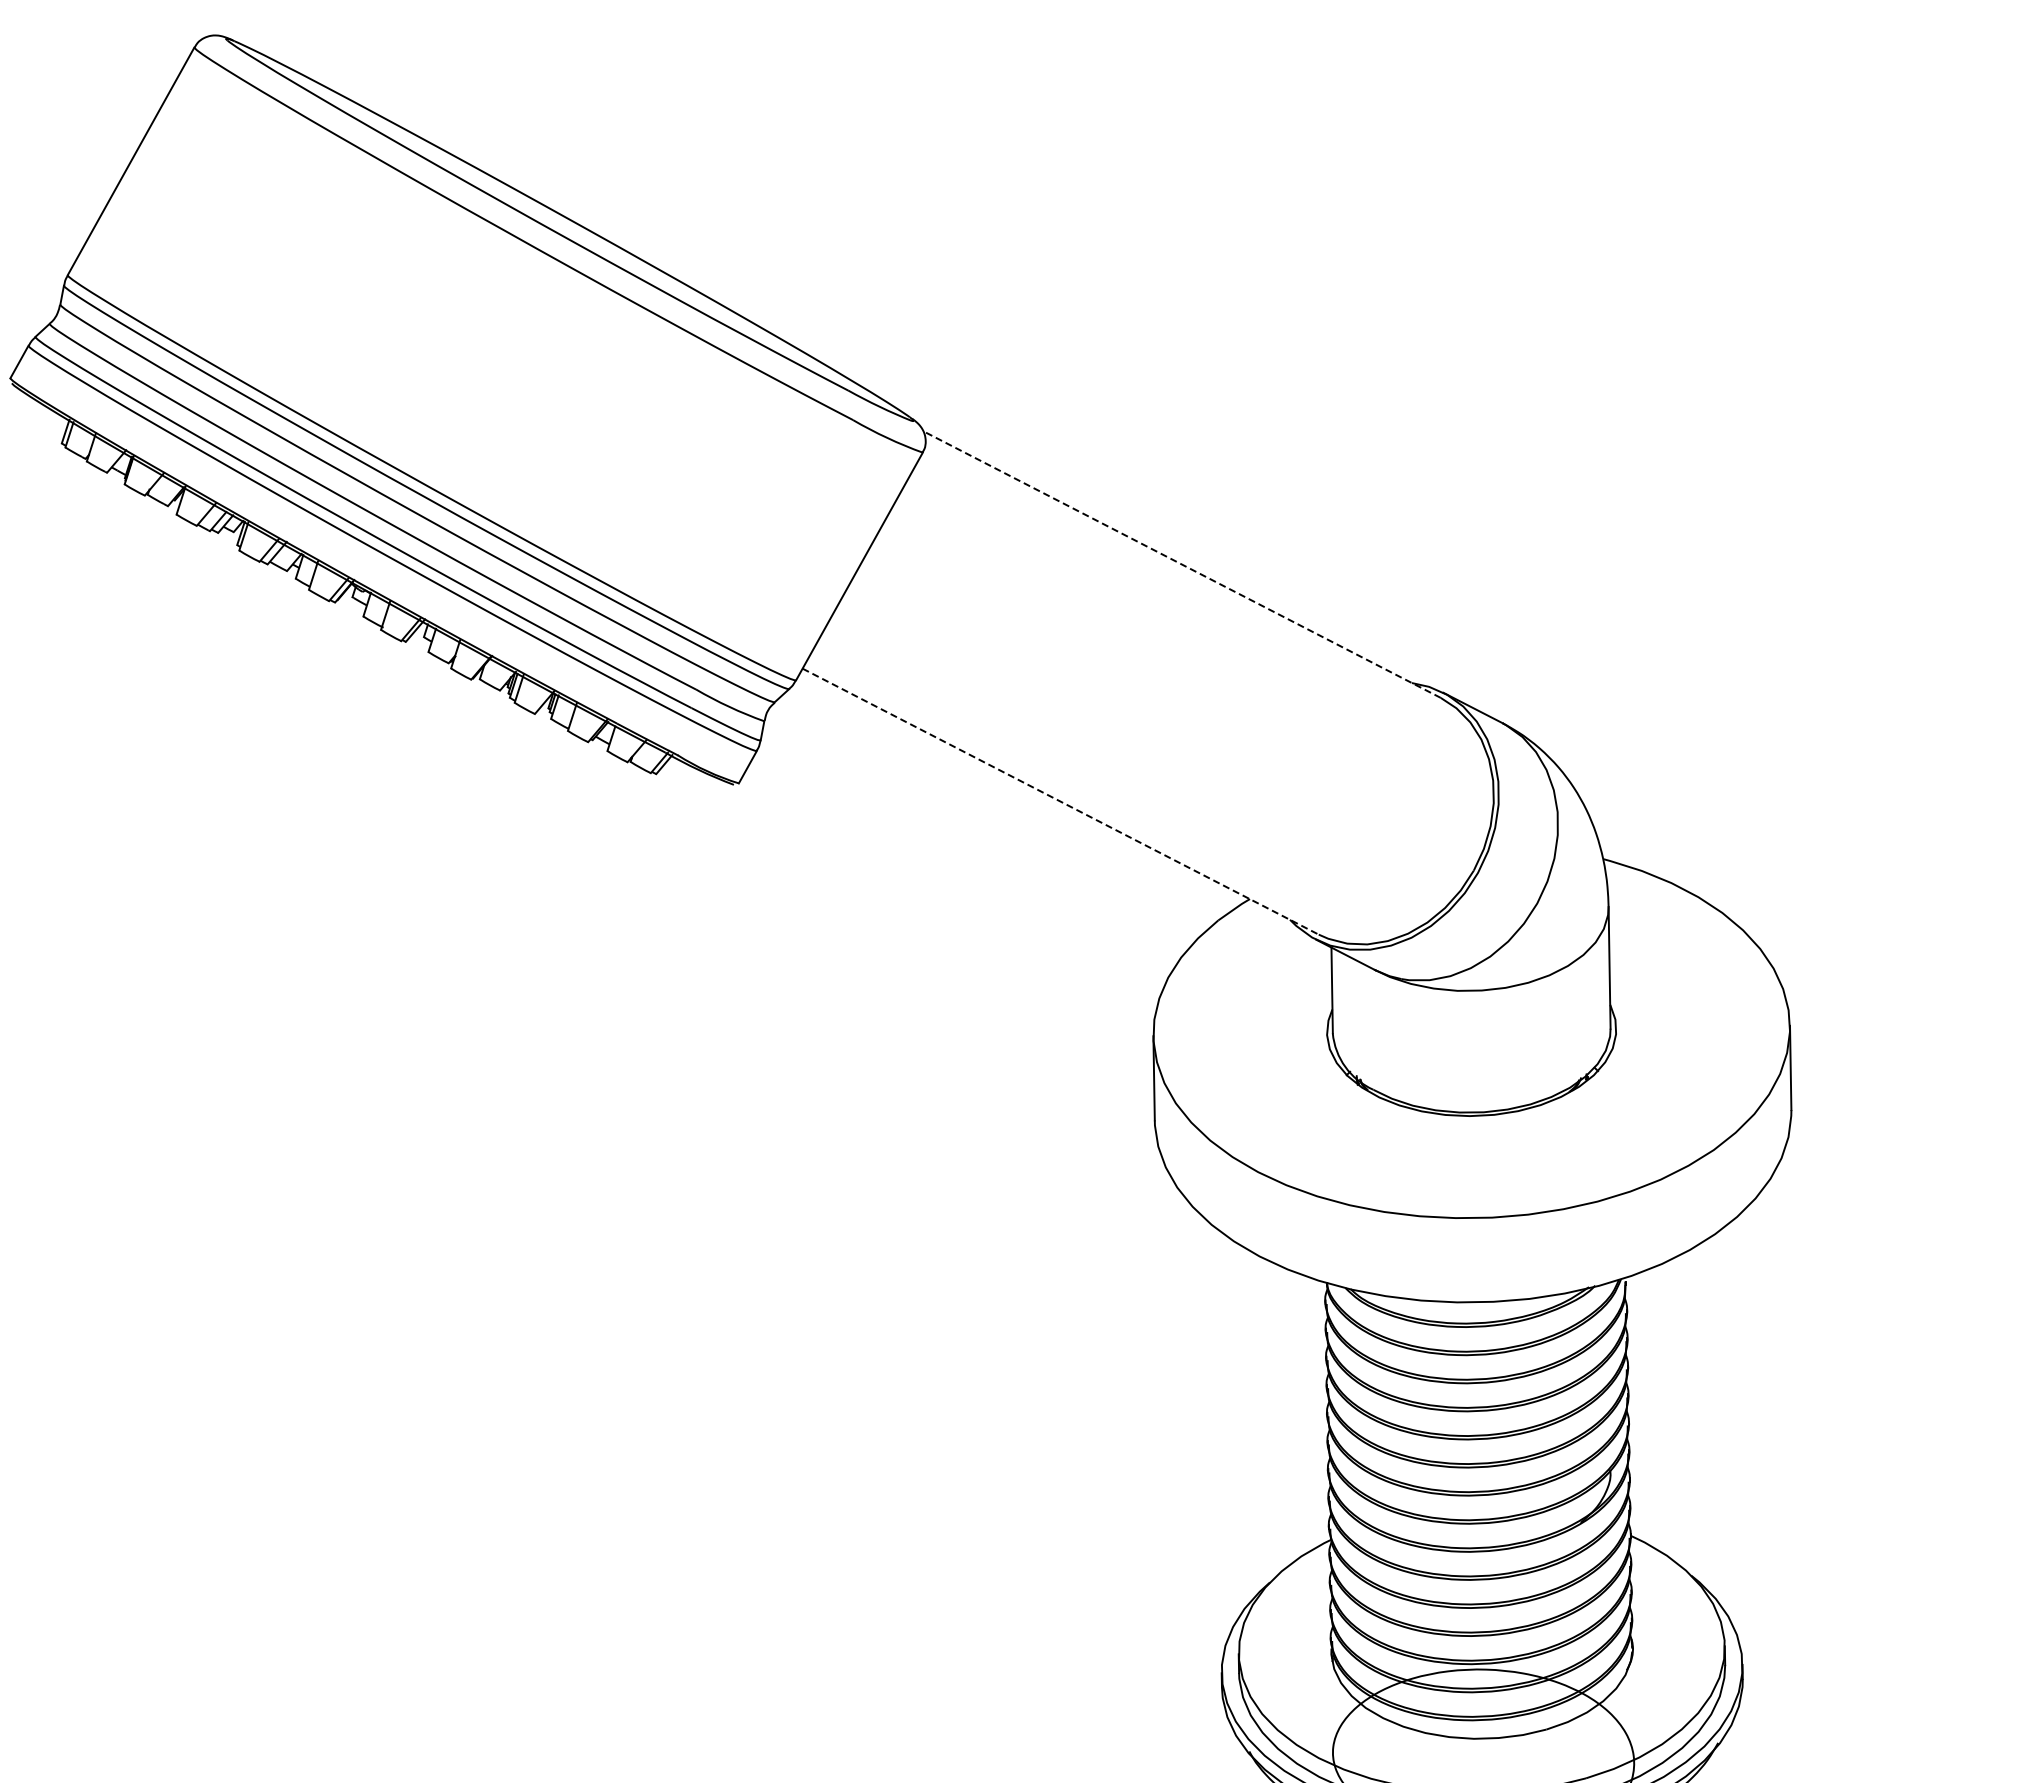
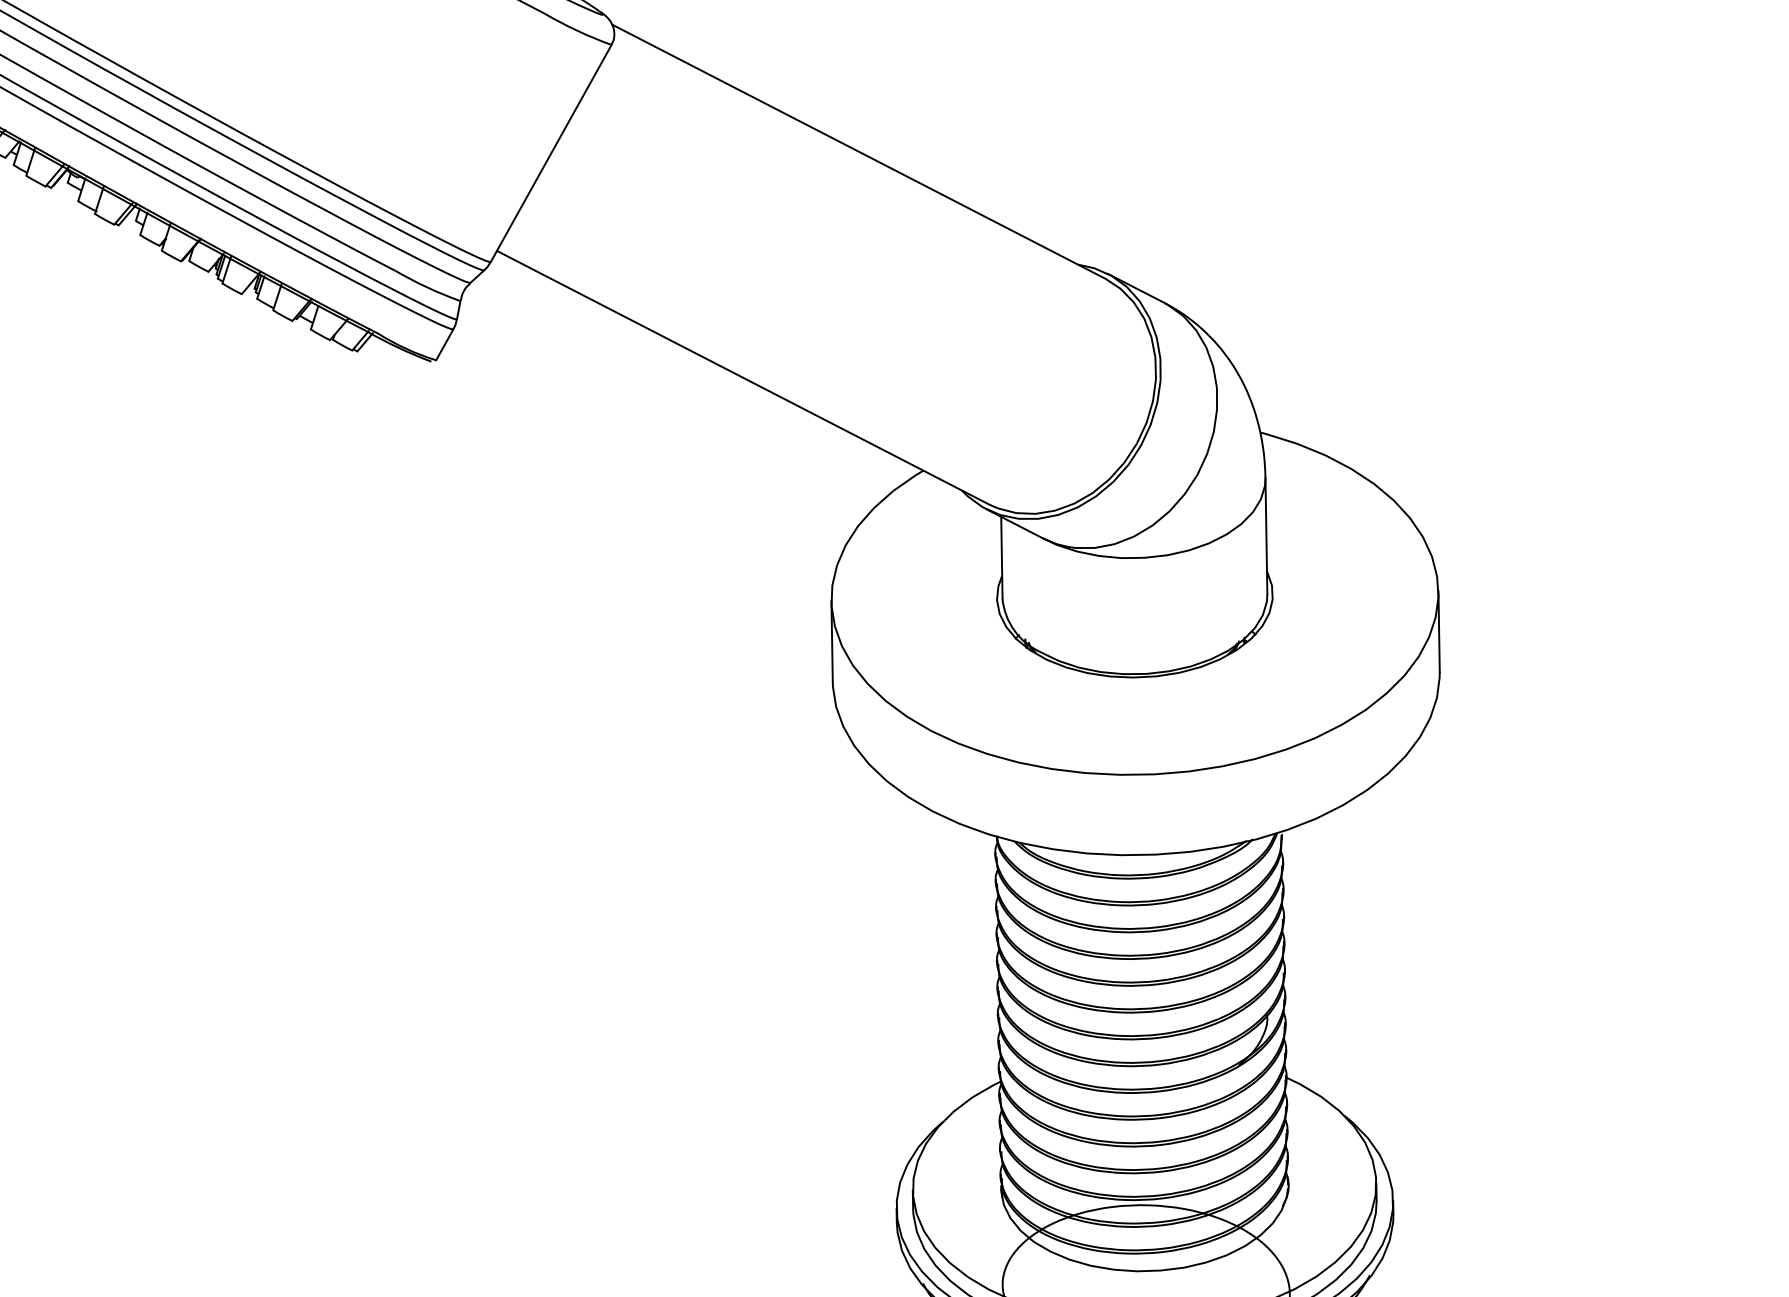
line: (1182, 564) -> (859, 151), dashed -> solid
line: (1061, 801) -> (743, 377), dashed -> solid

